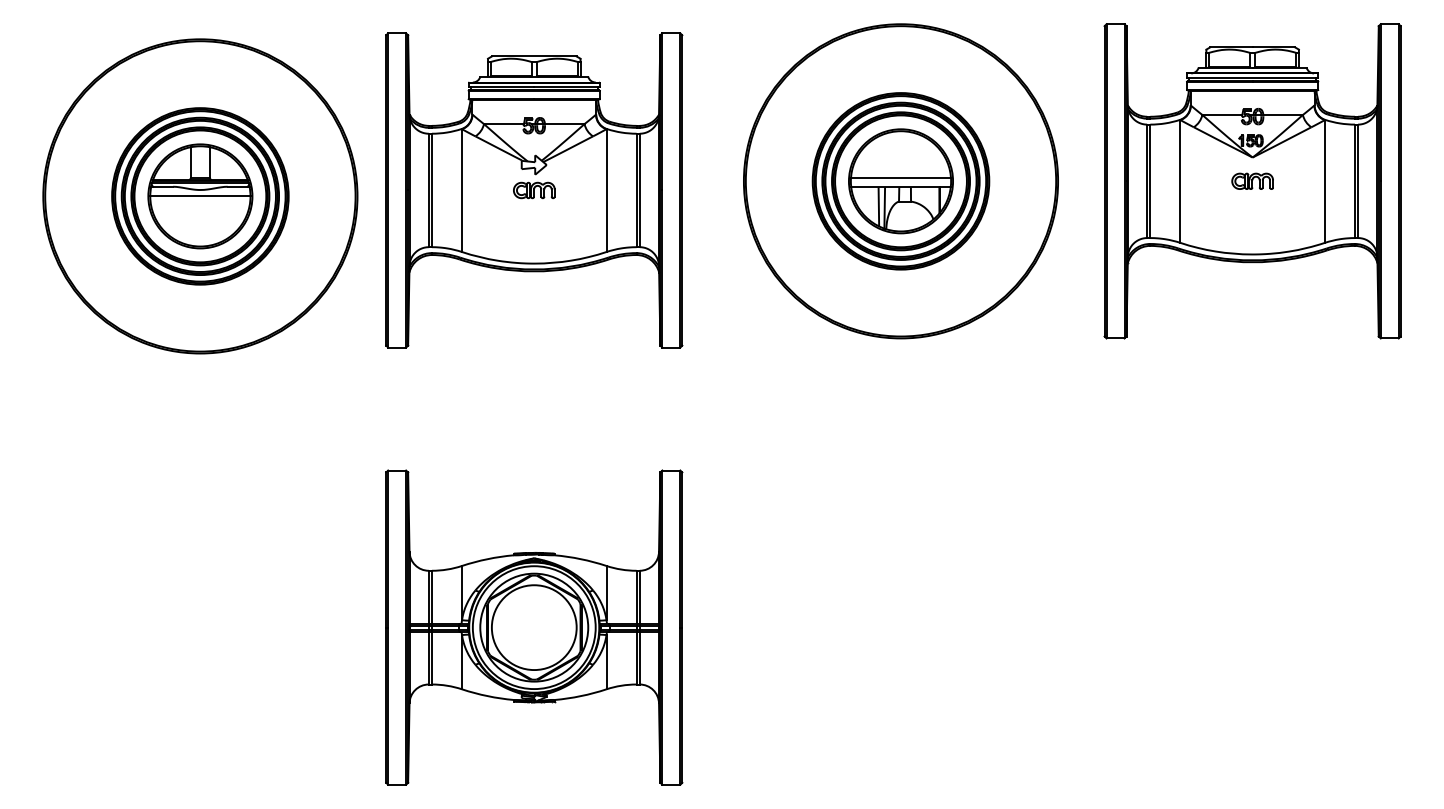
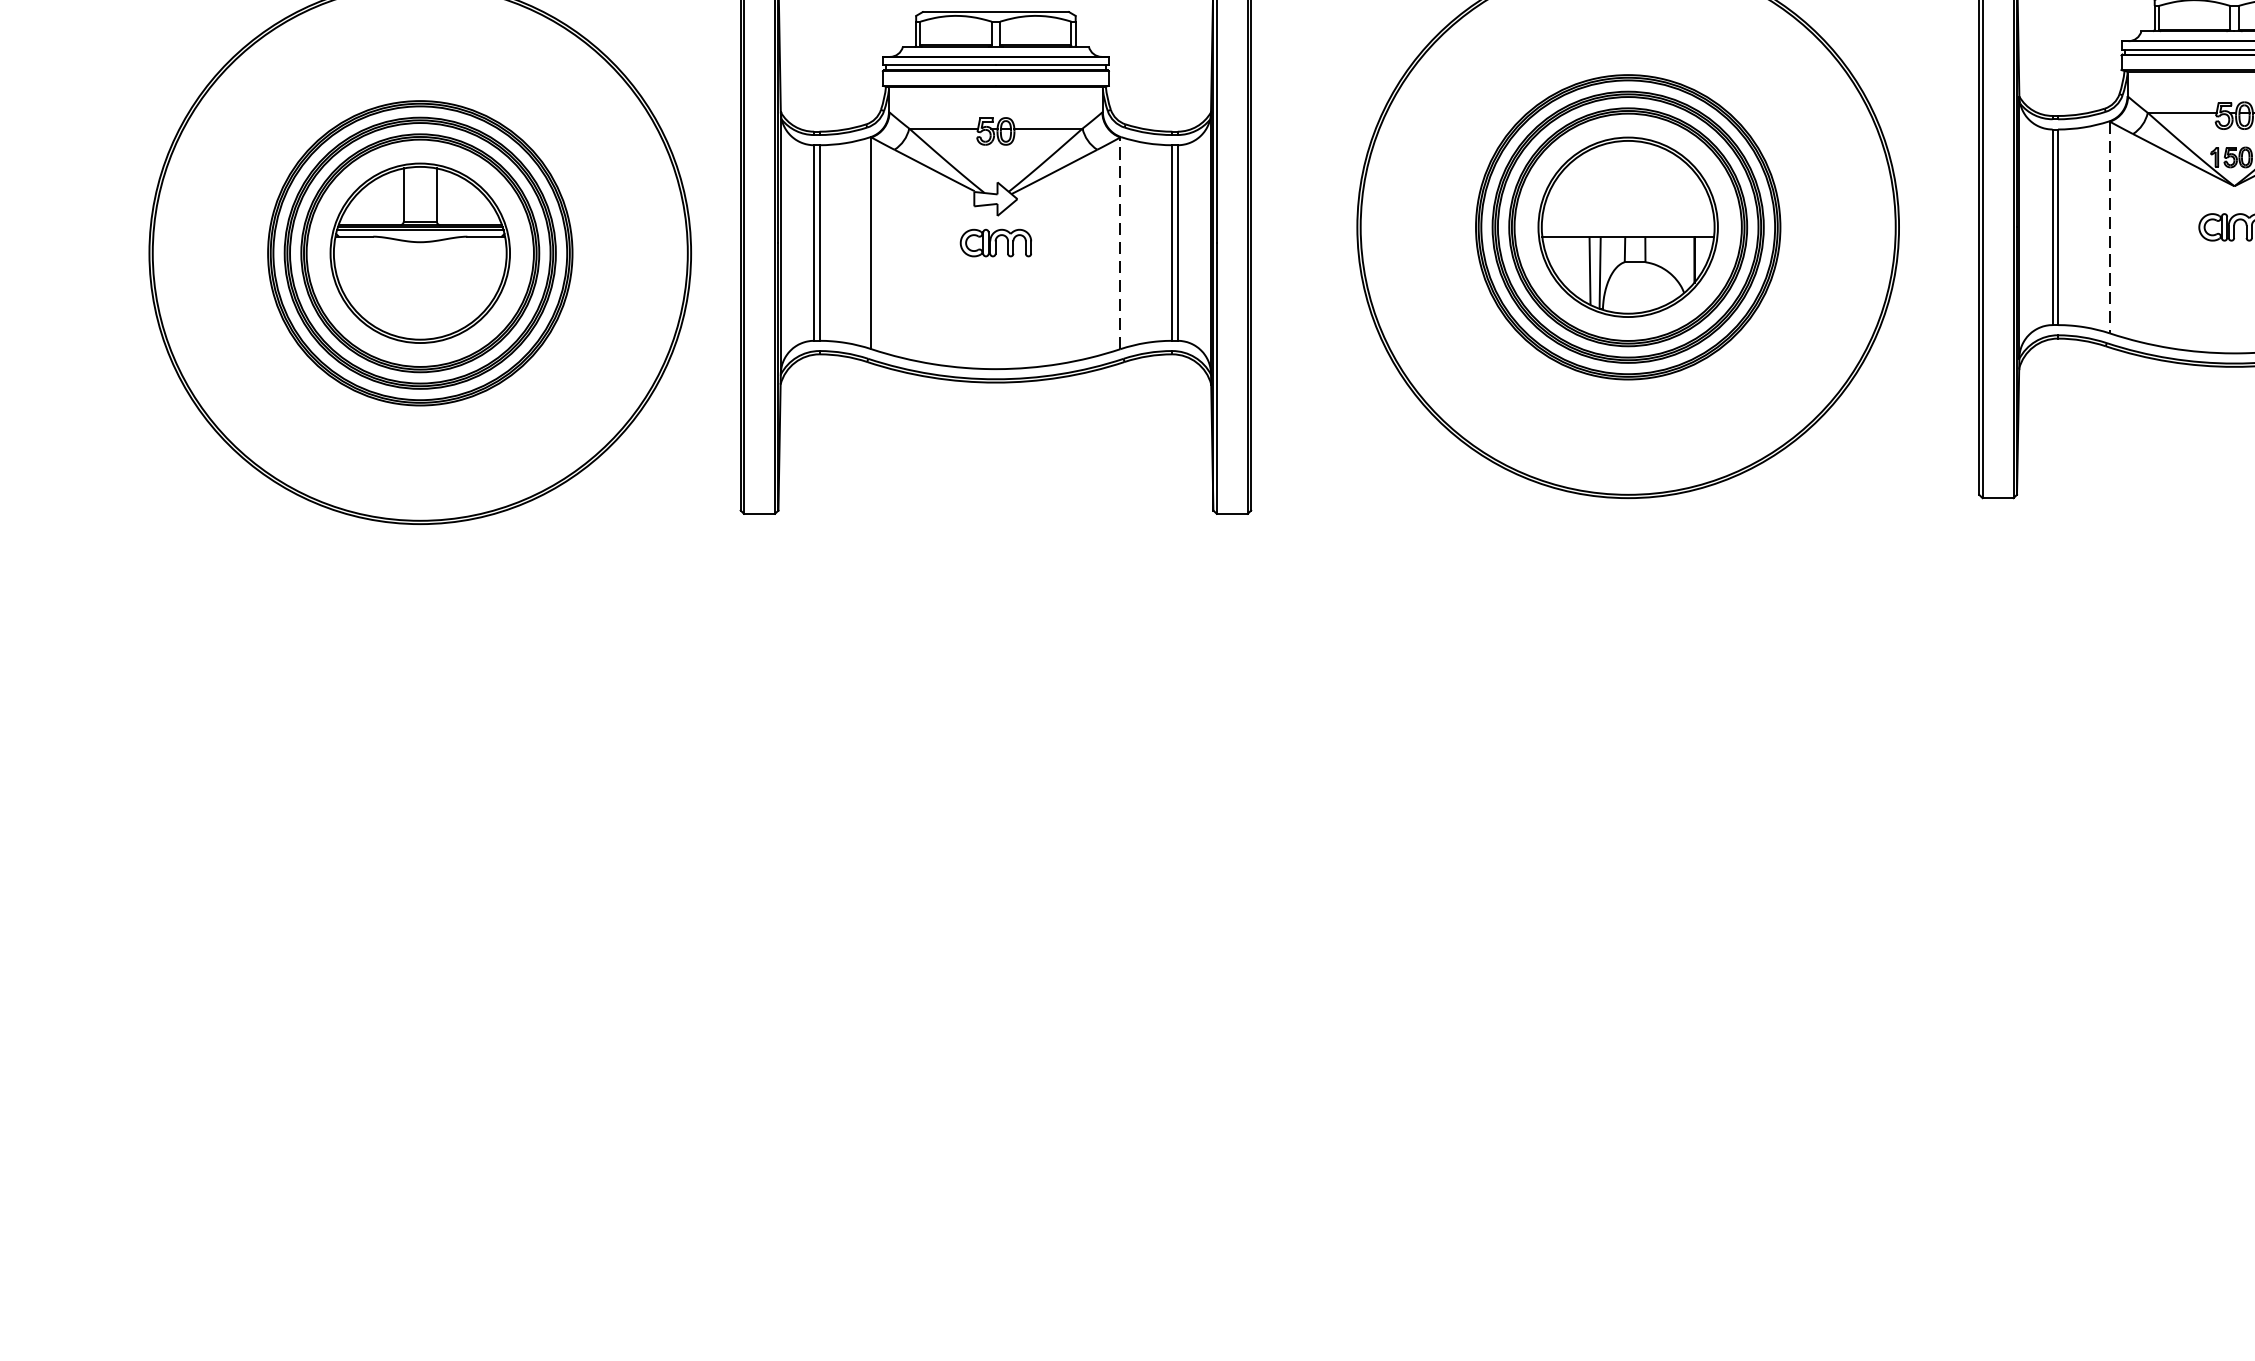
line: (900, 178) -> (1627, 222), removed
line: (1180, 182) -> (2110, 229), solid -> dashed
line: (606, 190) -> (1120, 243), solid -> dashed
line: (200, 195) -> (420, 251), removed
part: (534, 627) -> (996, 996), removed

